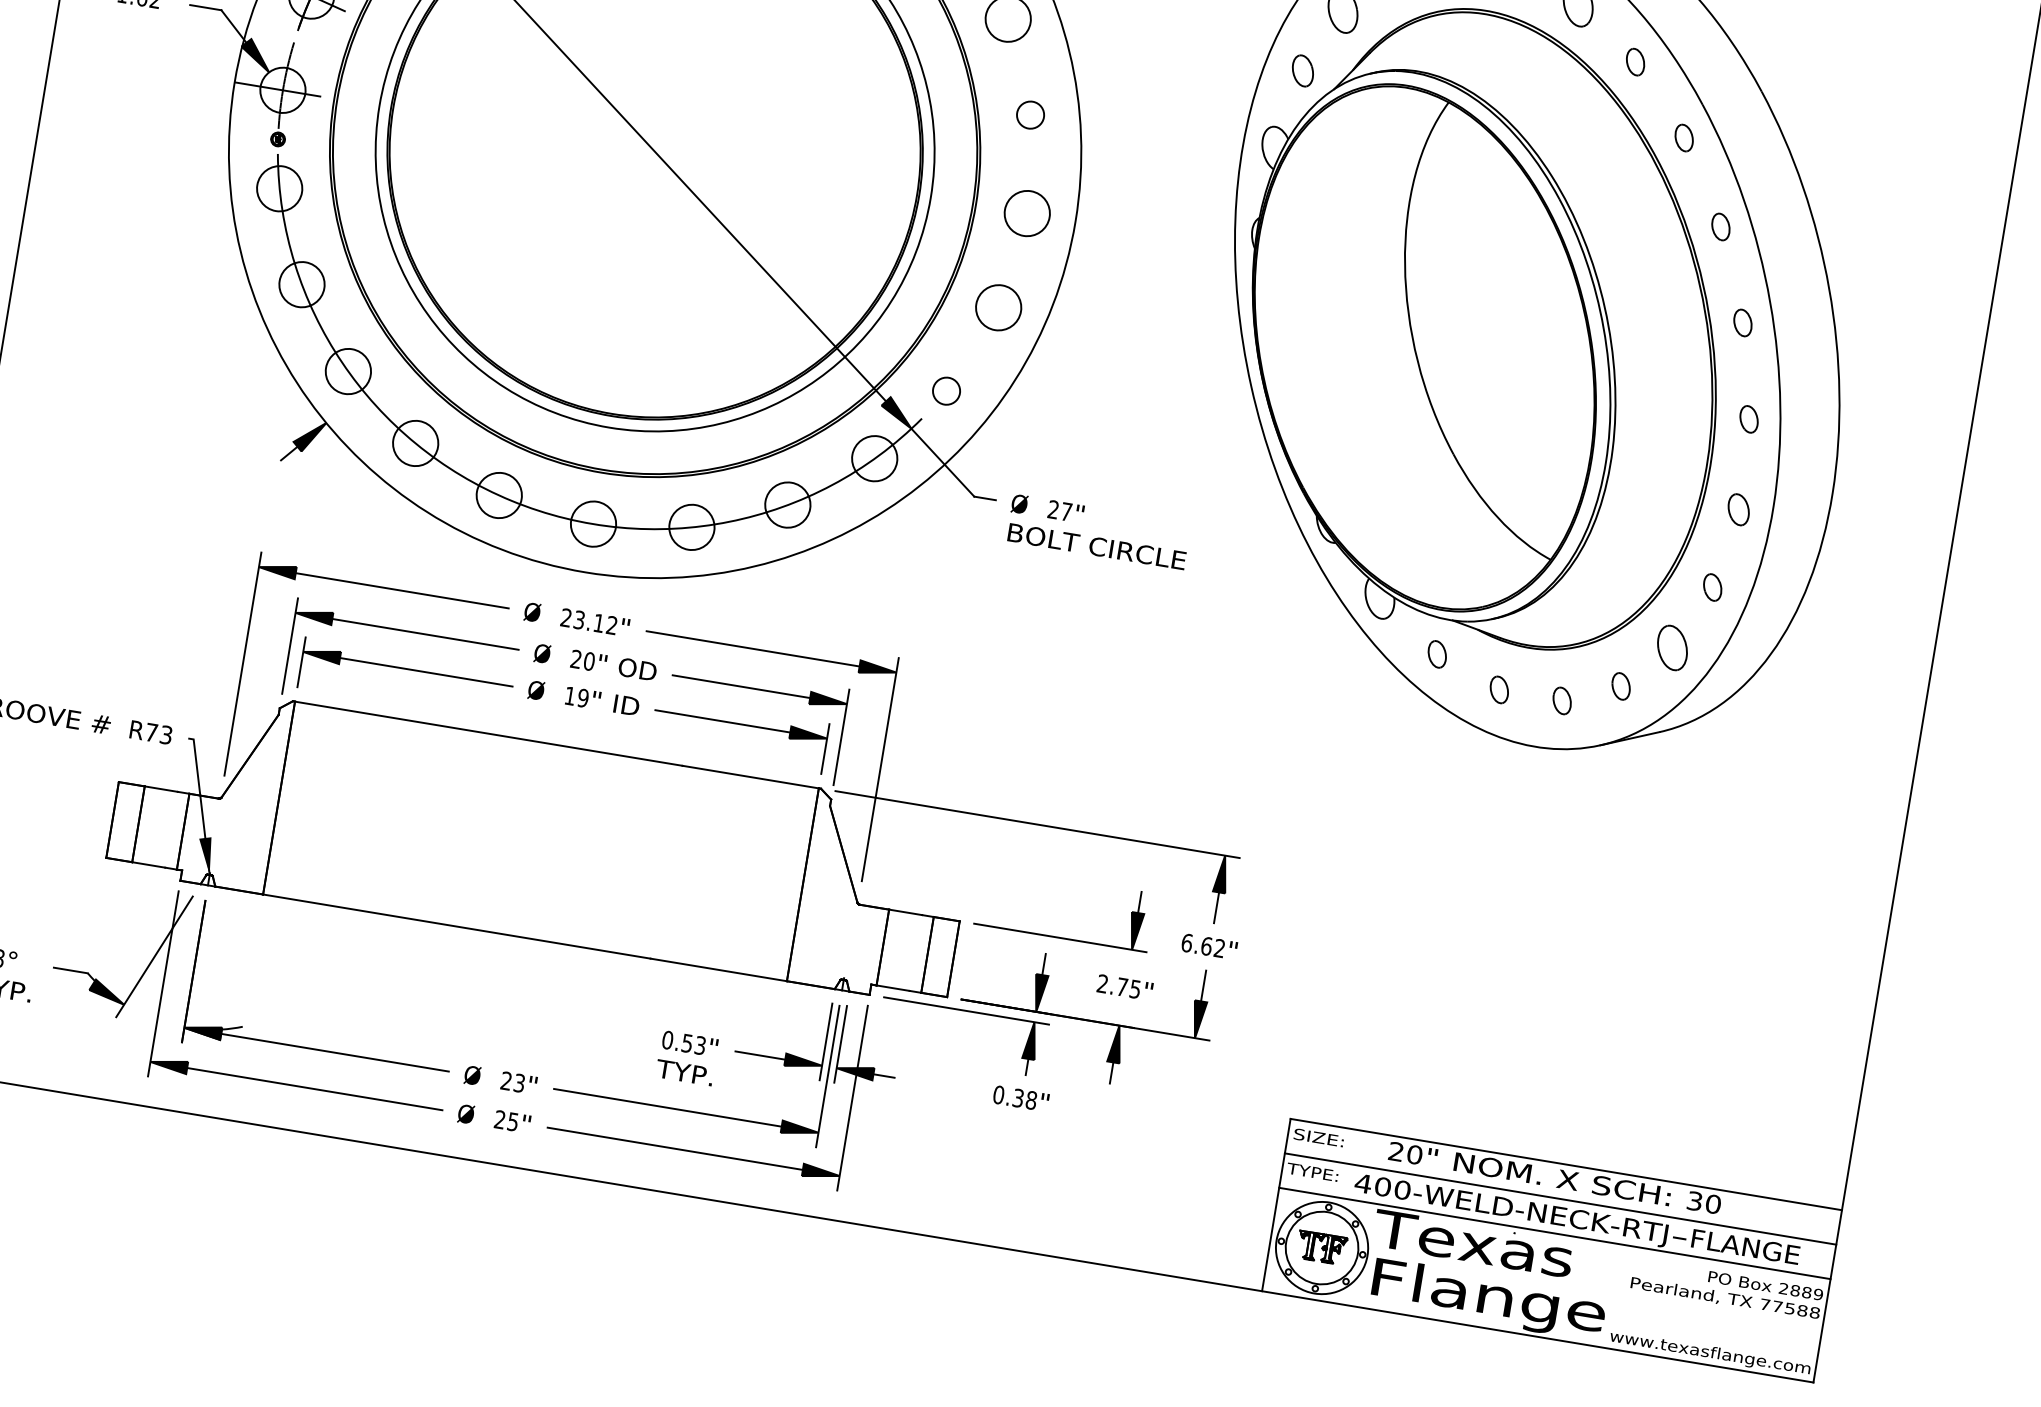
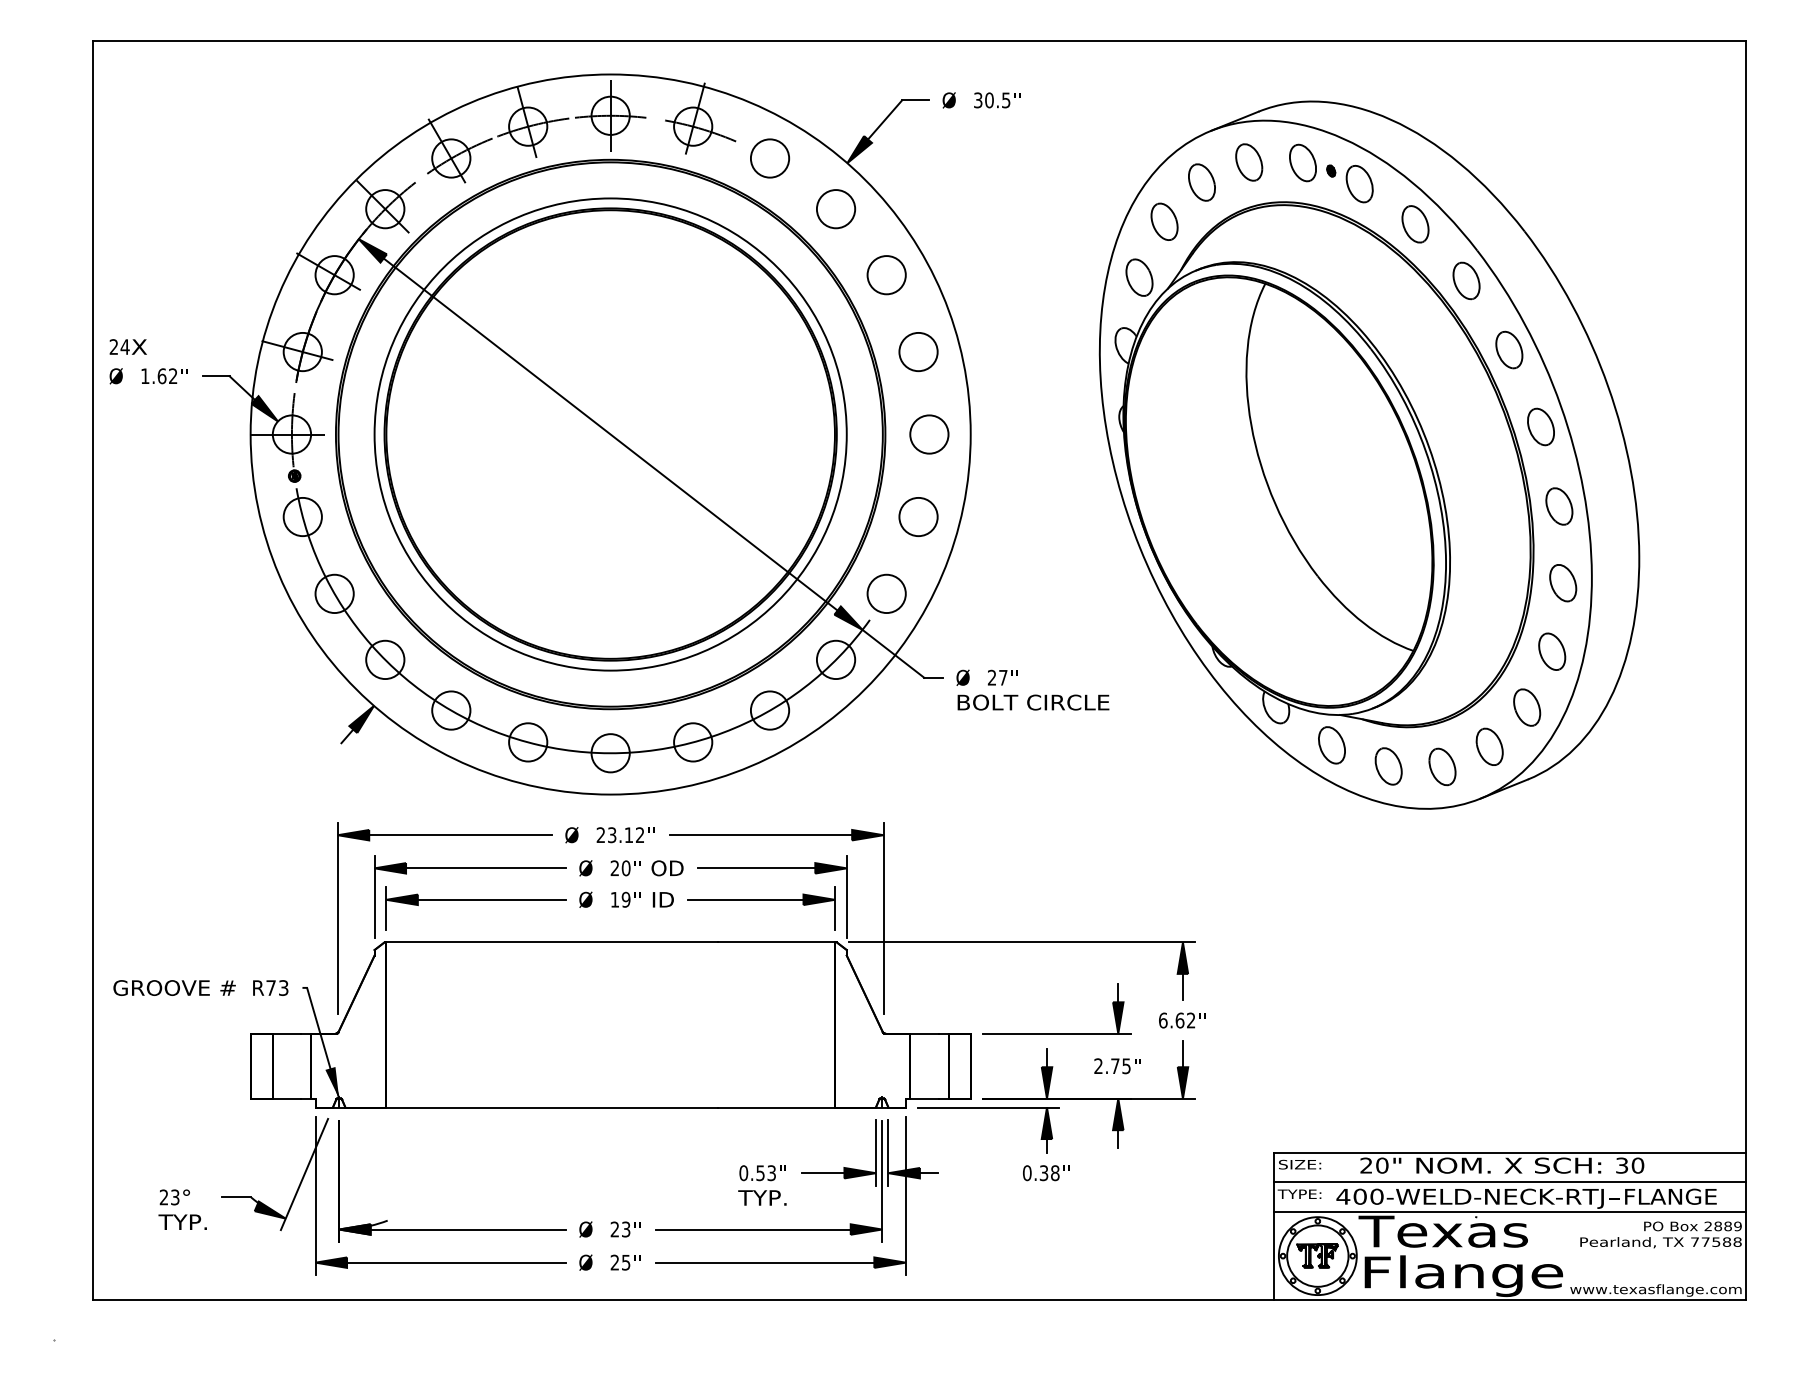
part: (1635, 62) -> (1415, 224), size x1.67
part: (1302, 70) -> (1139, 277), size x1.43
circle: (1030, 114) -> (918, 351), size x1.67
part: (1684, 137) -> (1466, 280), size x1.67
part: (1721, 226) -> (1509, 349), size x1.67
part: (1742, 322) -> (1540, 426), size x1.67
circle: (946, 390) -> (886, 593), size x1.67
part: (1749, 419) -> (1559, 506), size x1.67
part: (1738, 510) -> (1563, 583), size x1.43
part: (1712, 587) -> (1552, 651), size x1.67
part: (1436, 654) -> (1331, 745), size x1.67
part: (1621, 686) -> (1489, 746), size x1.67
part: (1499, 689) -> (1388, 766), size x1.67
part: (1562, 700) -> (1442, 766), size x1.67

